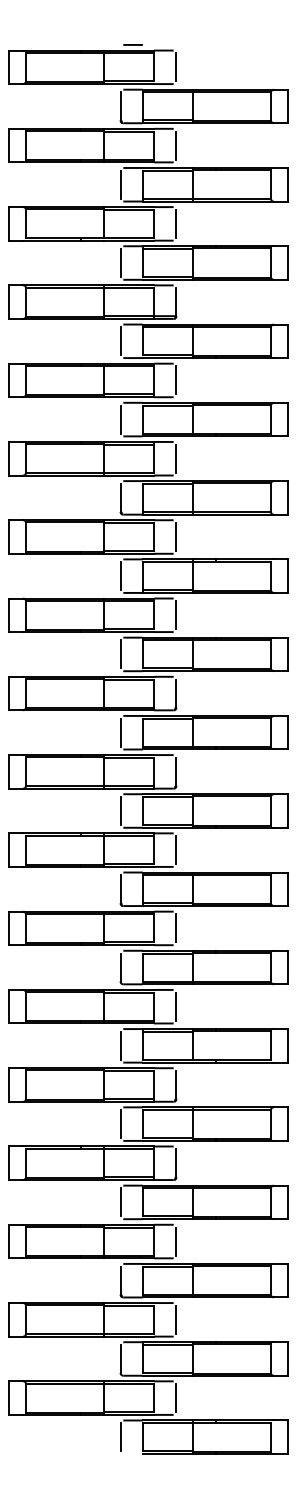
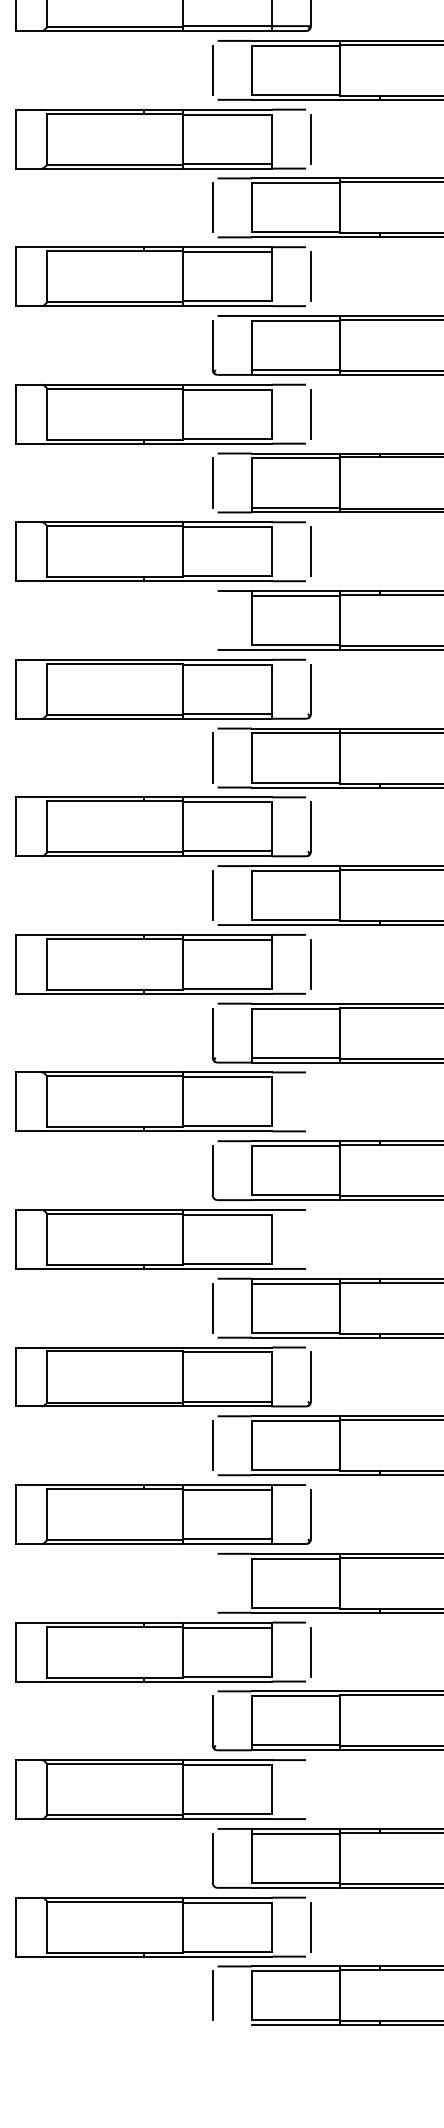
line: (120, 654) -> (212, 620), removed
line: (176, 928) -> (311, 1102), removed
line: (176, 1006) -> (311, 1239), removed
line: (120, 1202) -> (212, 1583), removed
line: (176, 1319) -> (311, 1789), removed

